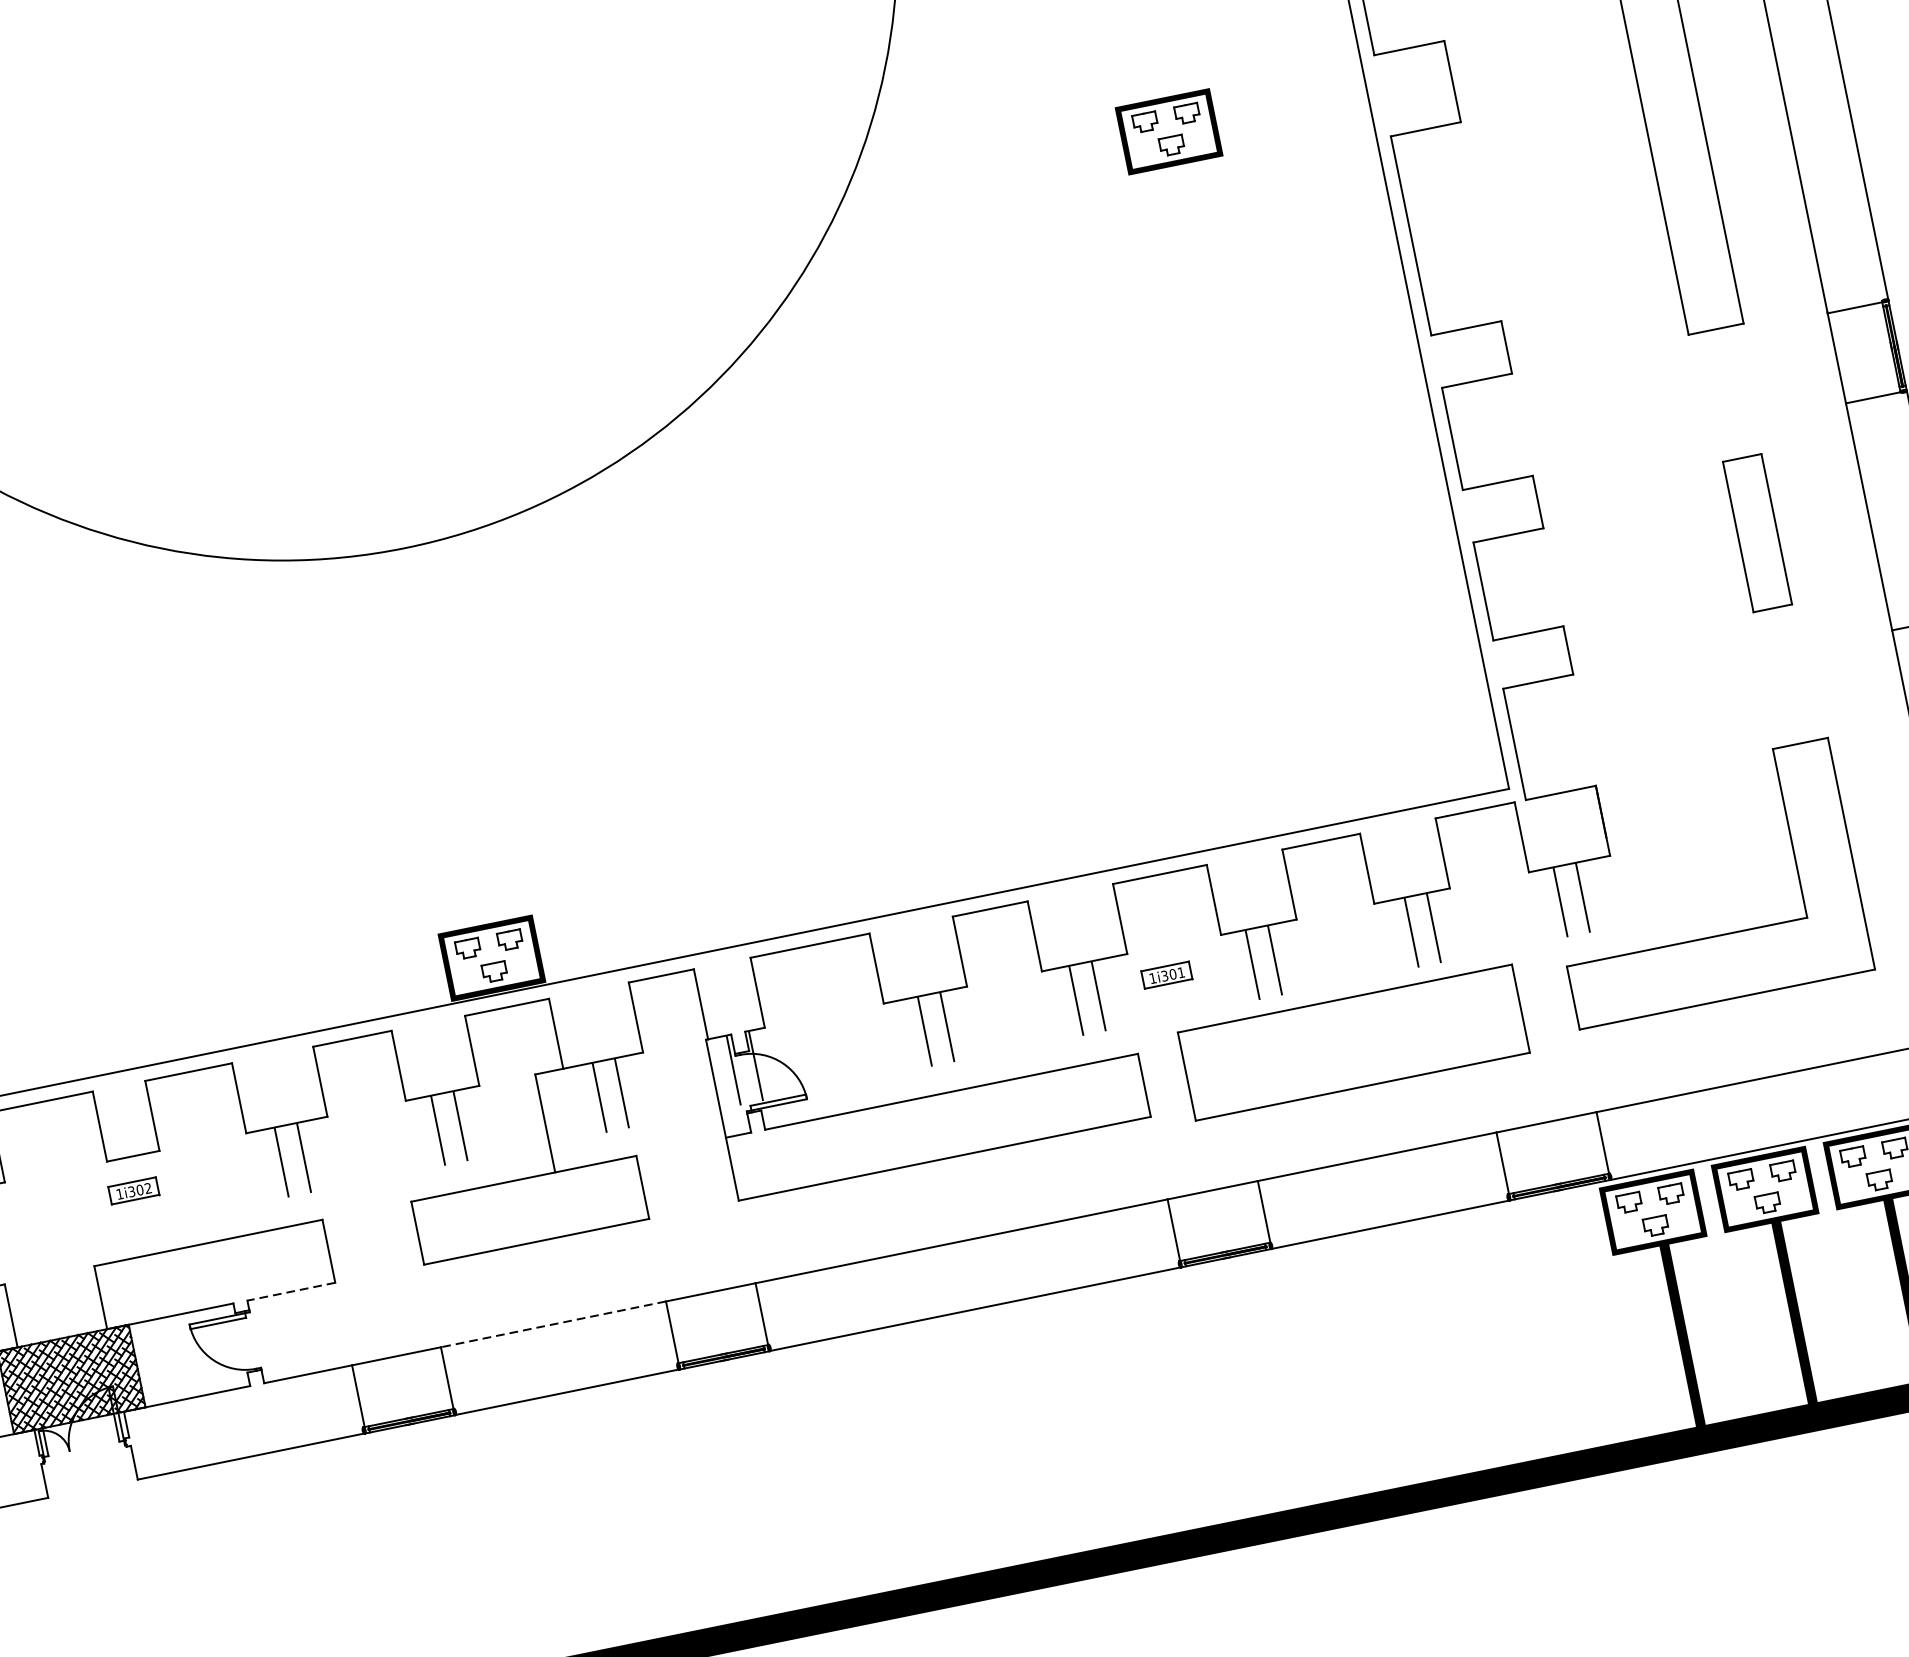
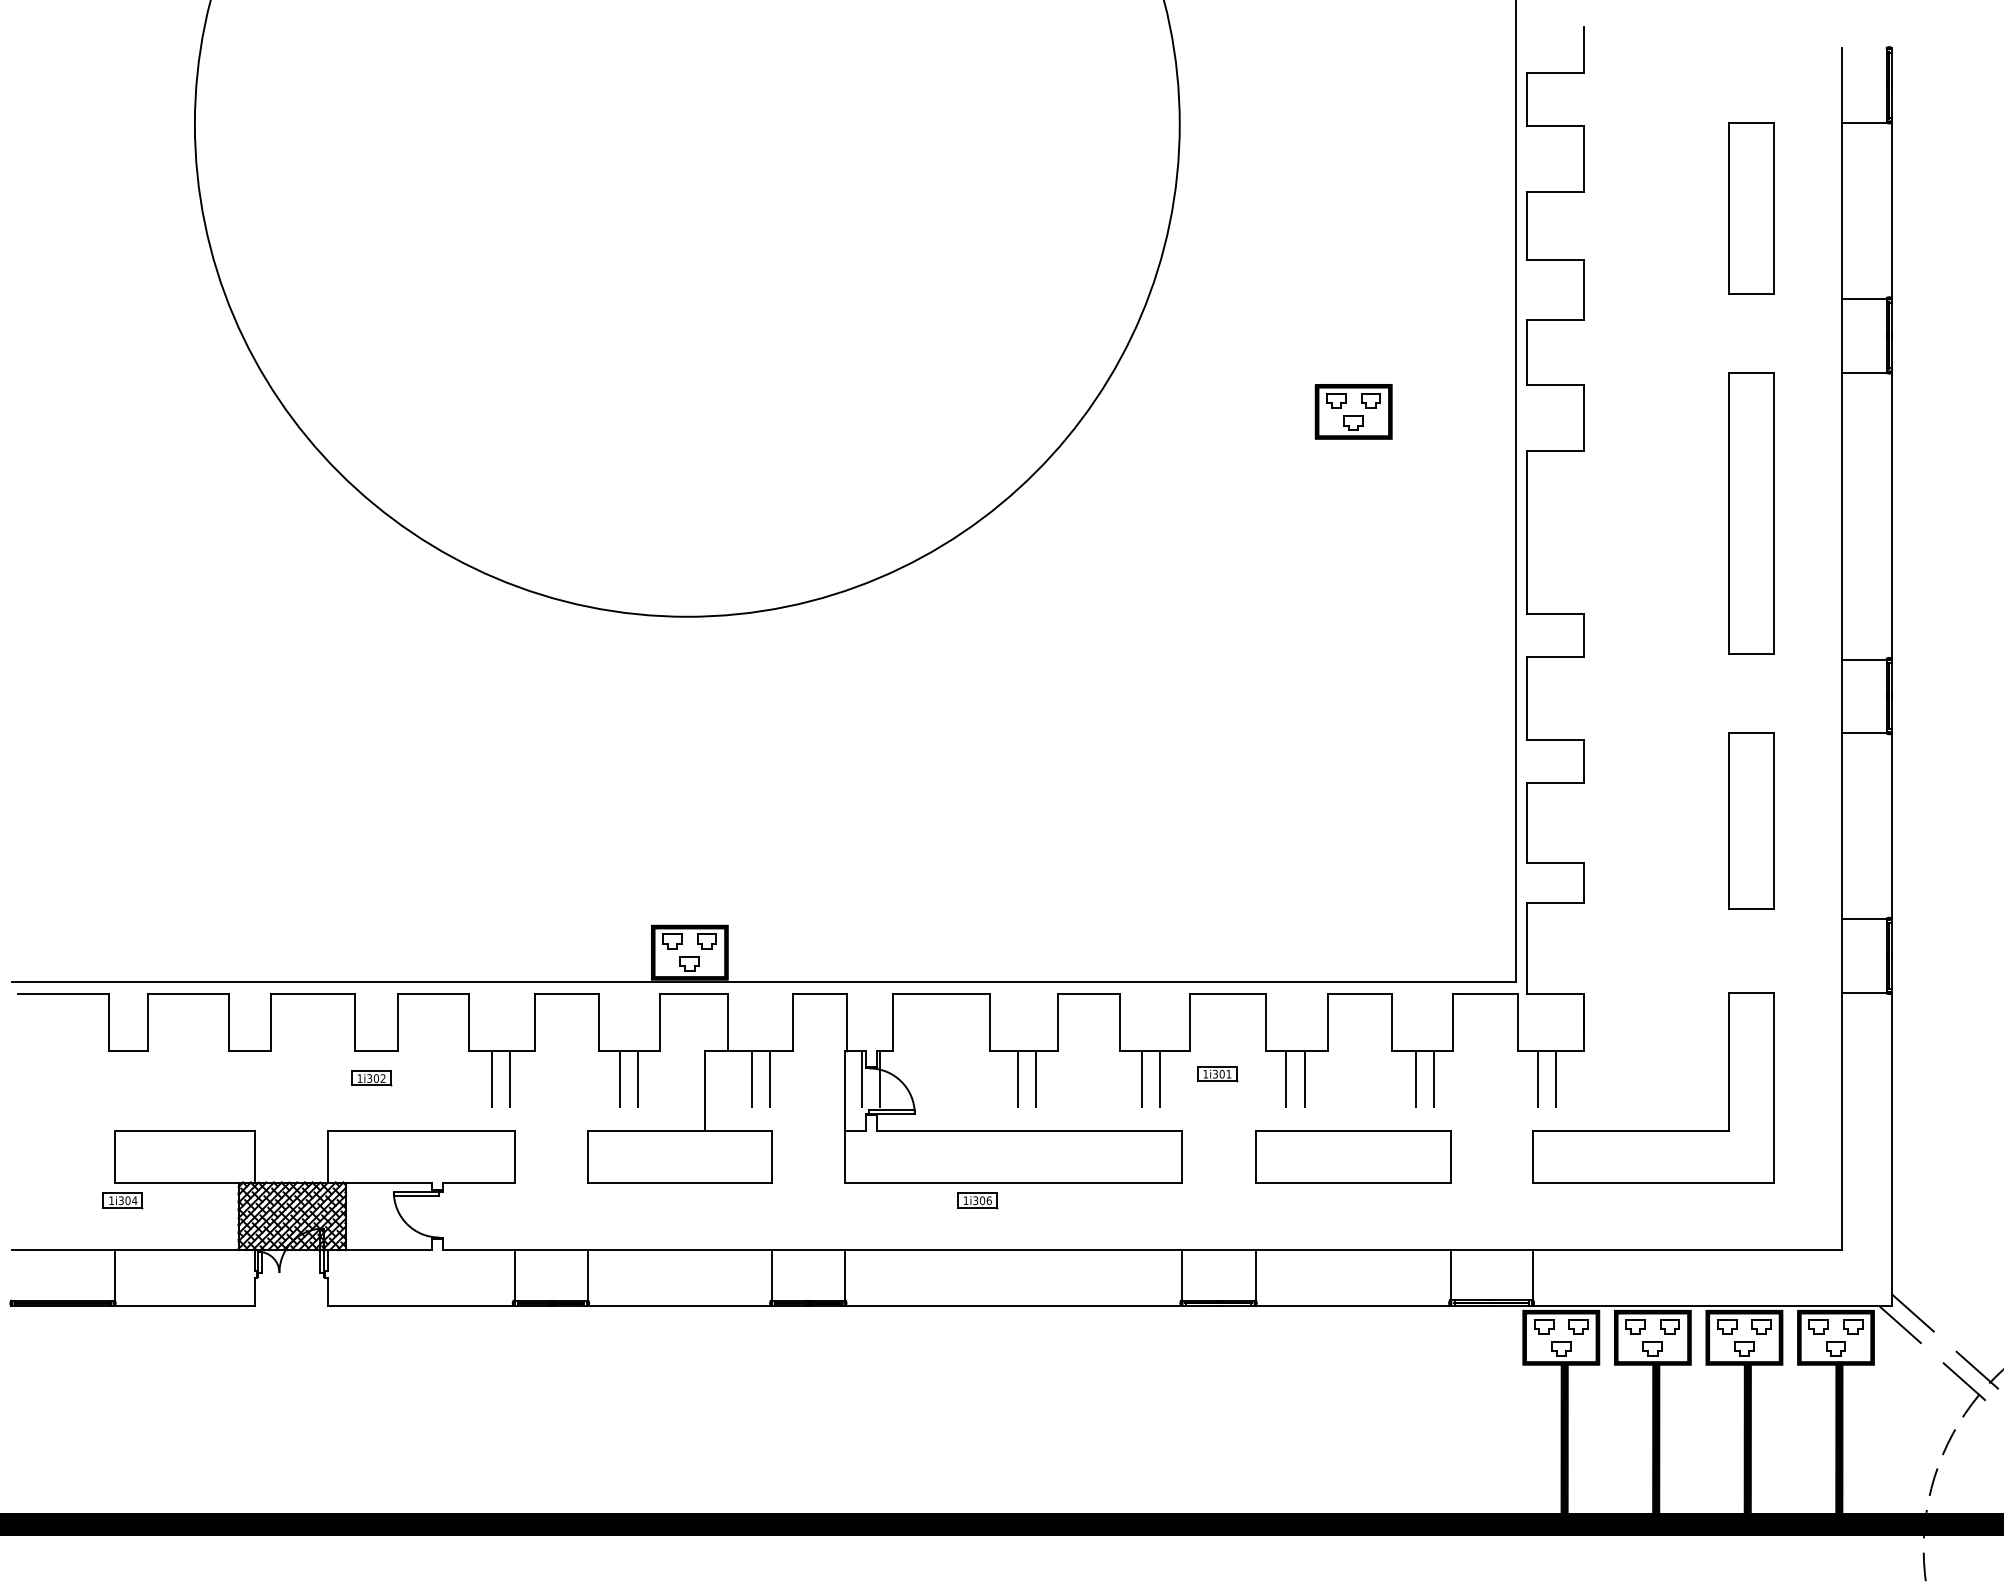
part: (1757, 532) -> (1751, 820), size x1.43
part: (1354, 1042) -> (1353, 1156), size x0.71
part: (905, 1189) -> (977, 1200), added
line: (291, 1291) -> (479, 1182), dashed -> solid
line: (553, 1324) -> (679, 1250), dashed -> solid

